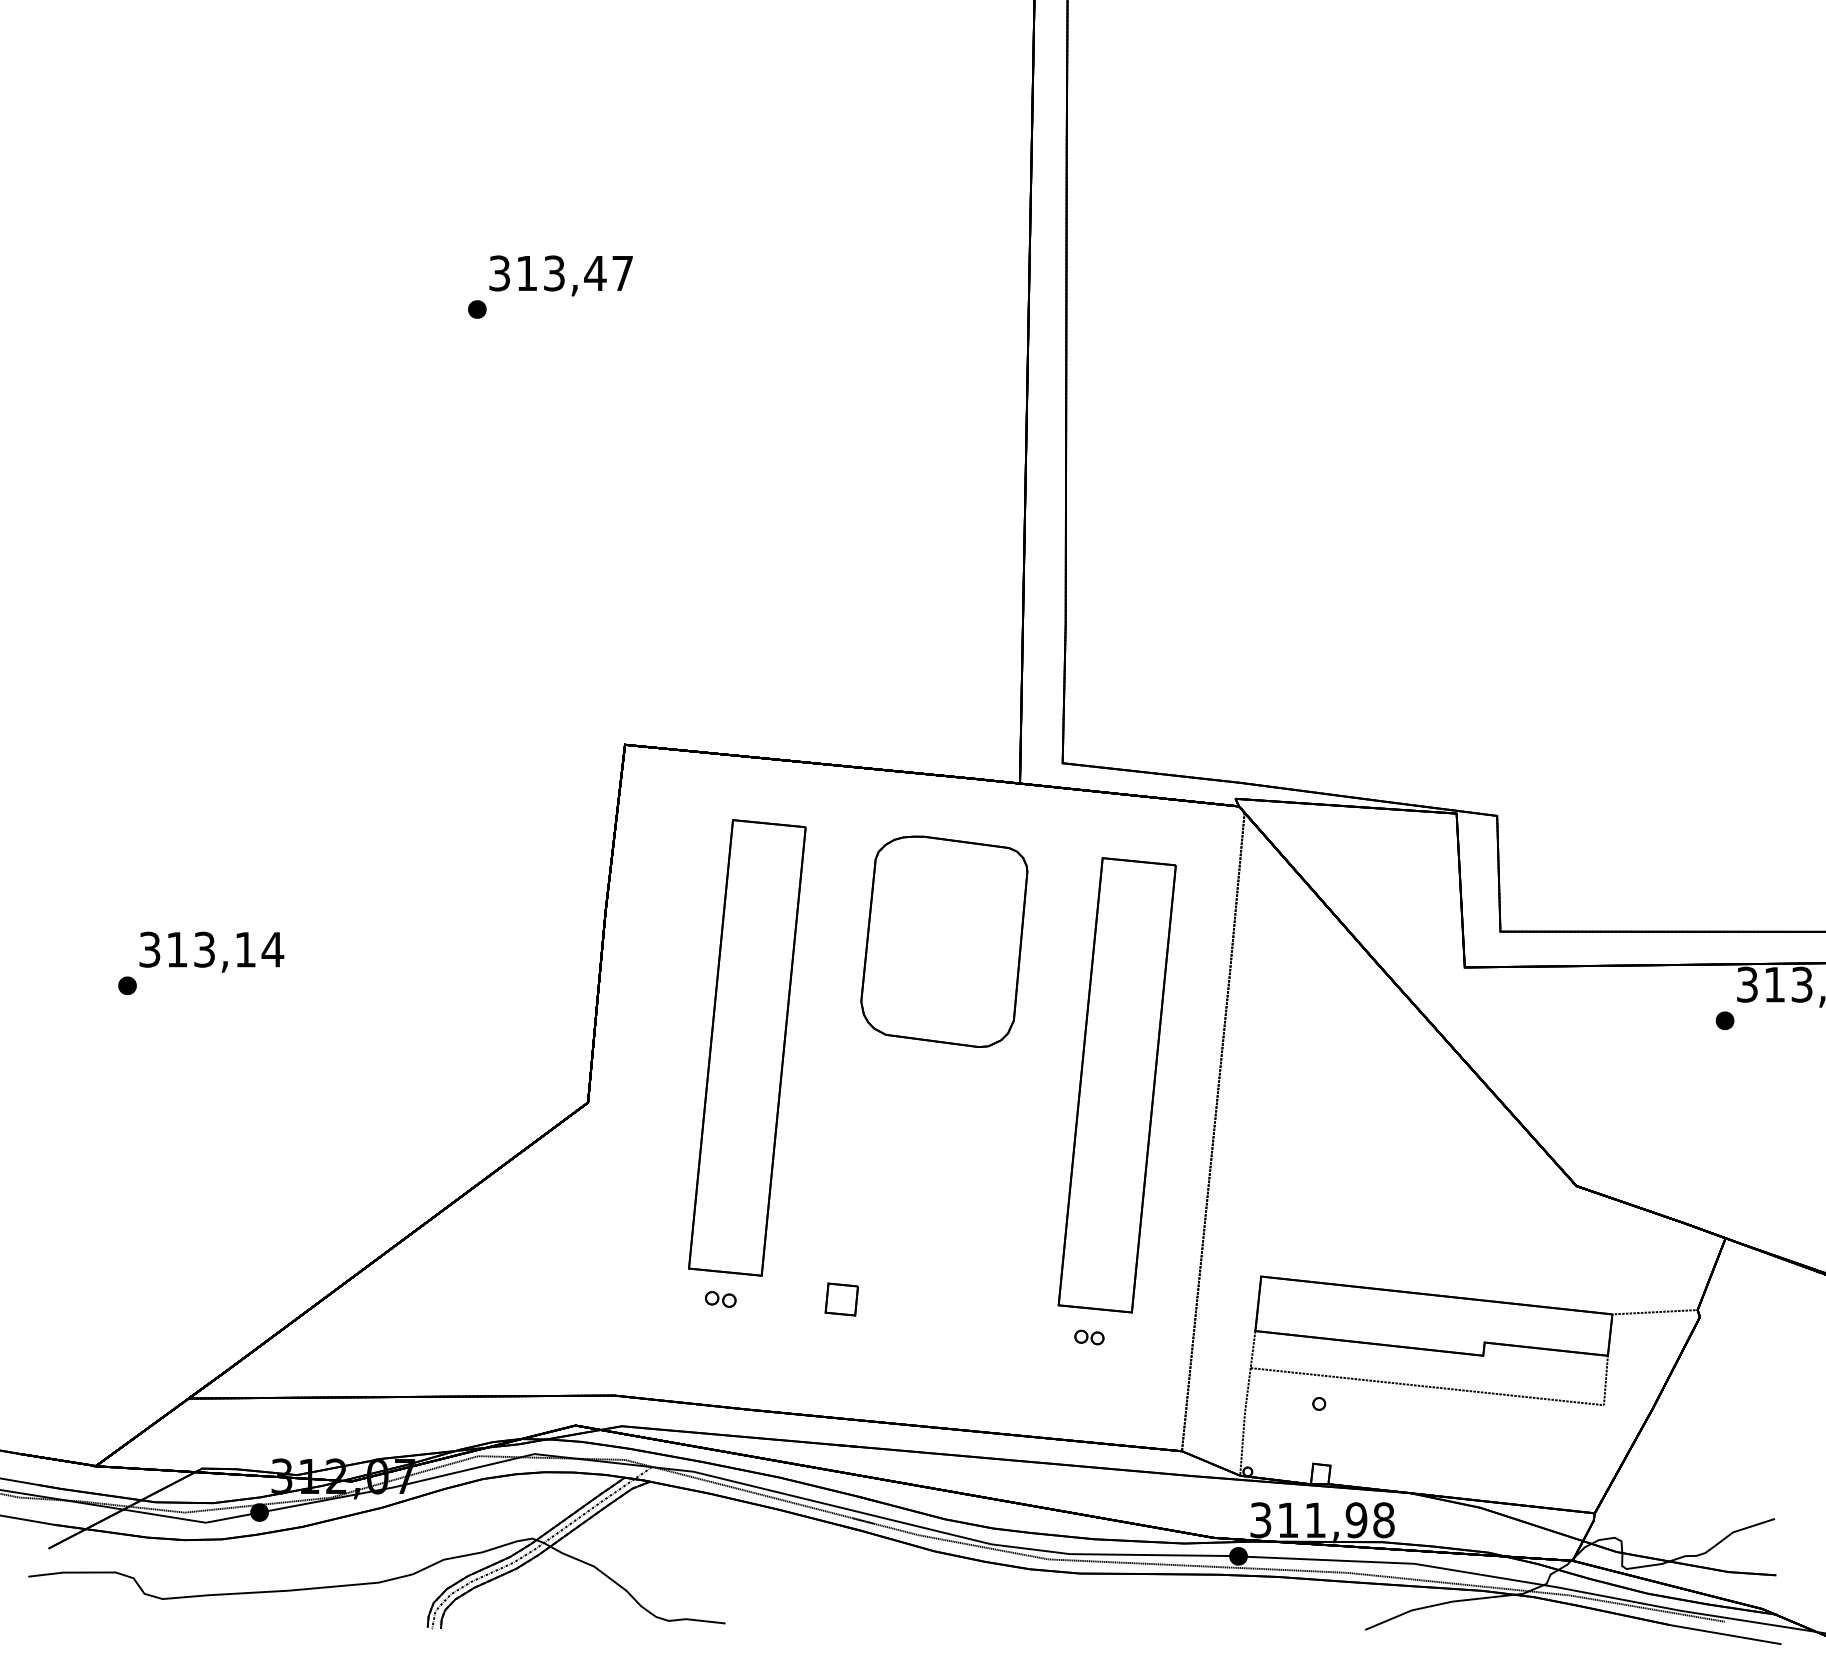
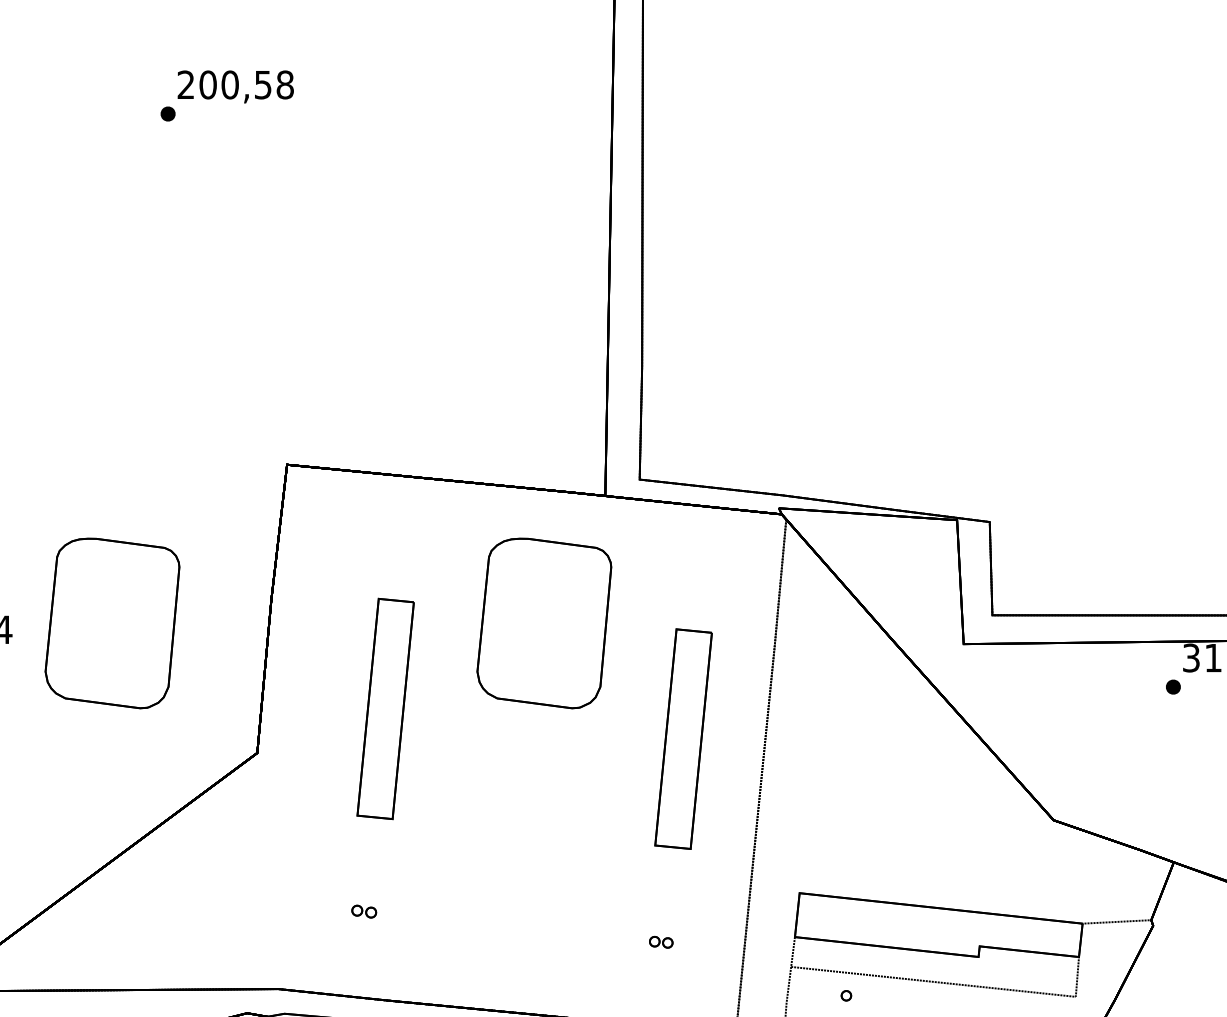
text: (561, 273) -> (235, 85), 313,47 -> 200,58
part: (408, 941) -> (112, 623), added
part: (747, 1047) -> (385, 708), size x0.6
part: (1116, 1085) -> (683, 739), size x0.6
part: (841, 1299) -> (461, 911), removed

